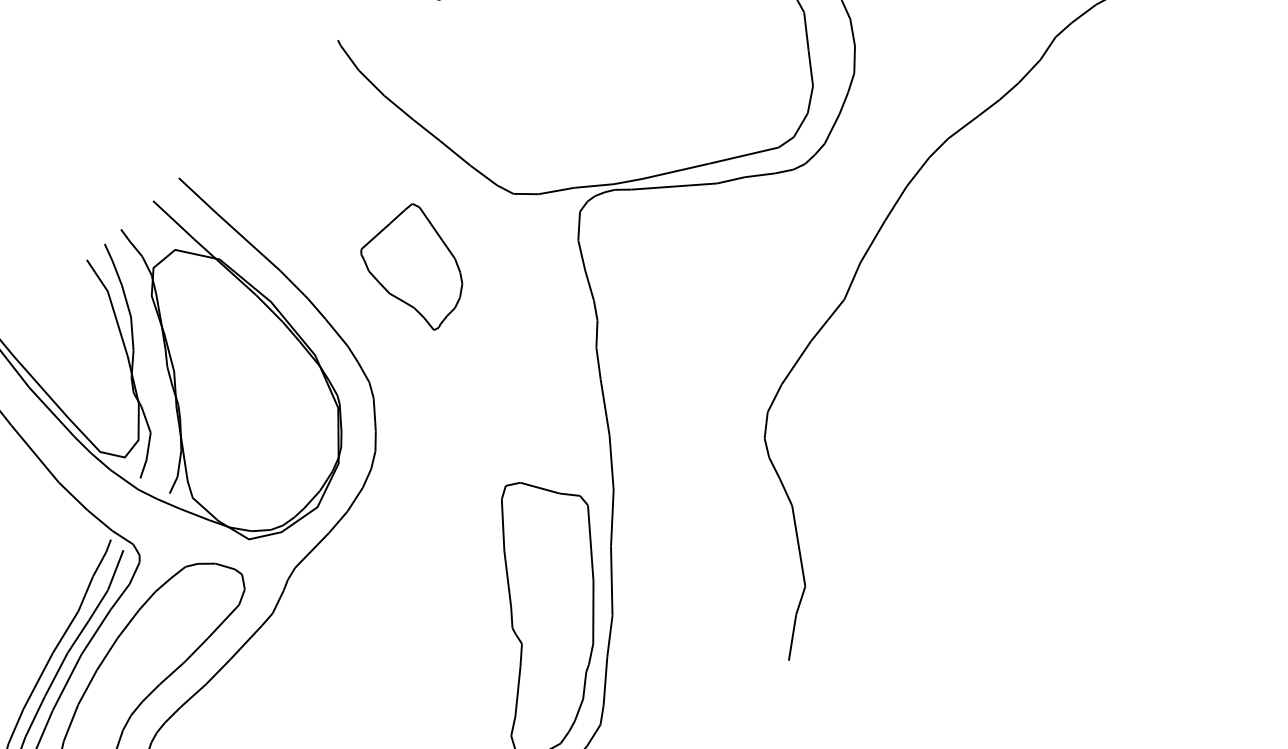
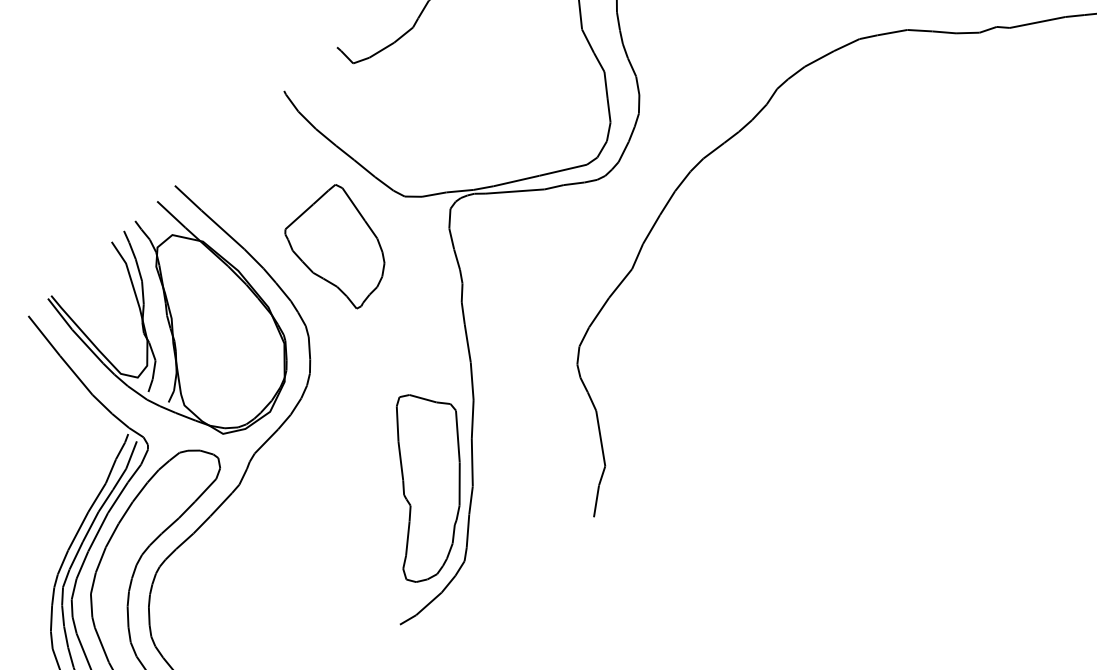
part: (411, 266) -> (334, 246), size x1.43

